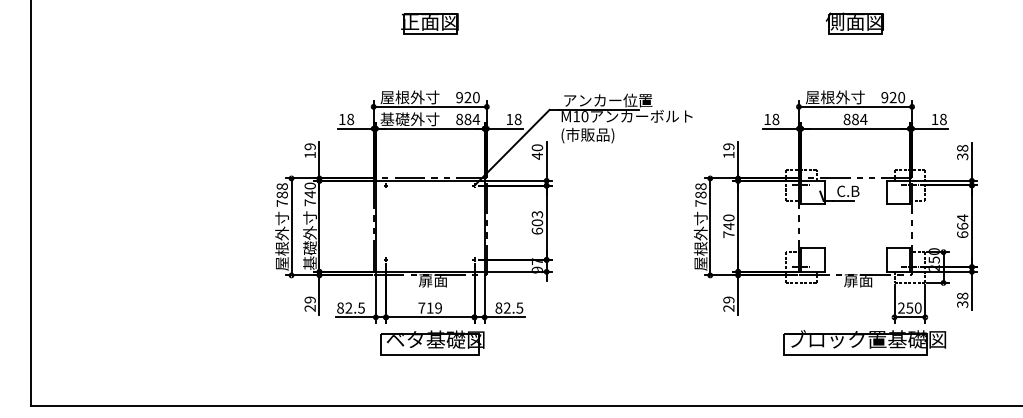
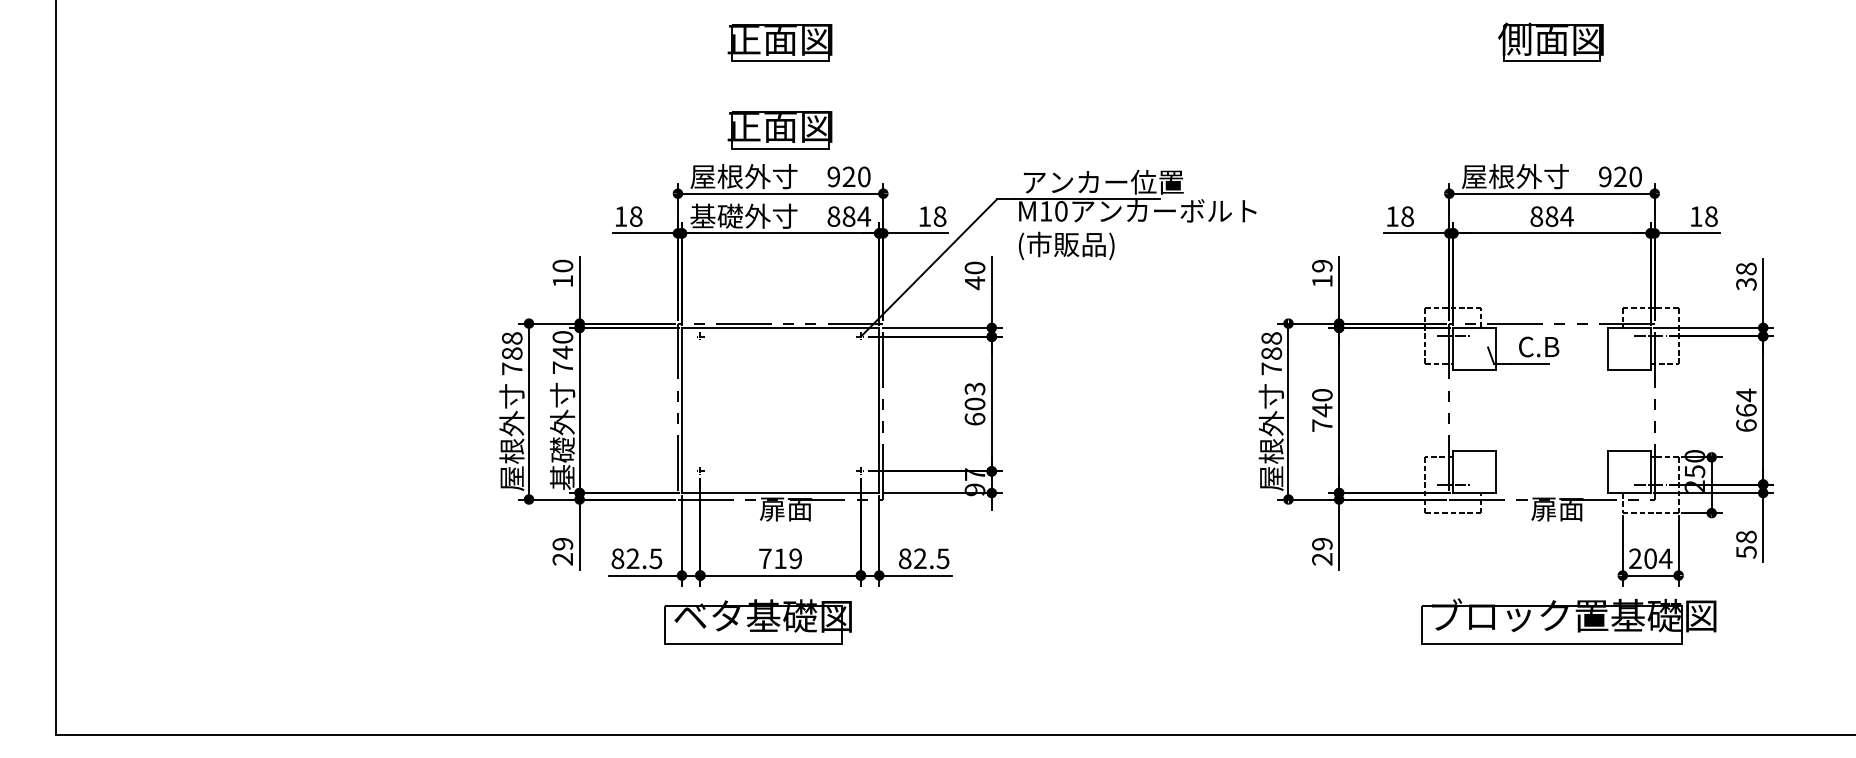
part: (429, 71) -> (779, 129), added
text: (309, 146) -> (561, 265), 19 -> 10
text: (962, 304) -> (1746, 552), 38 -> 58
text: (913, 307) -> (1657, 557), 250 -> 204
part: (432, 342) -> (757, 621), moved

